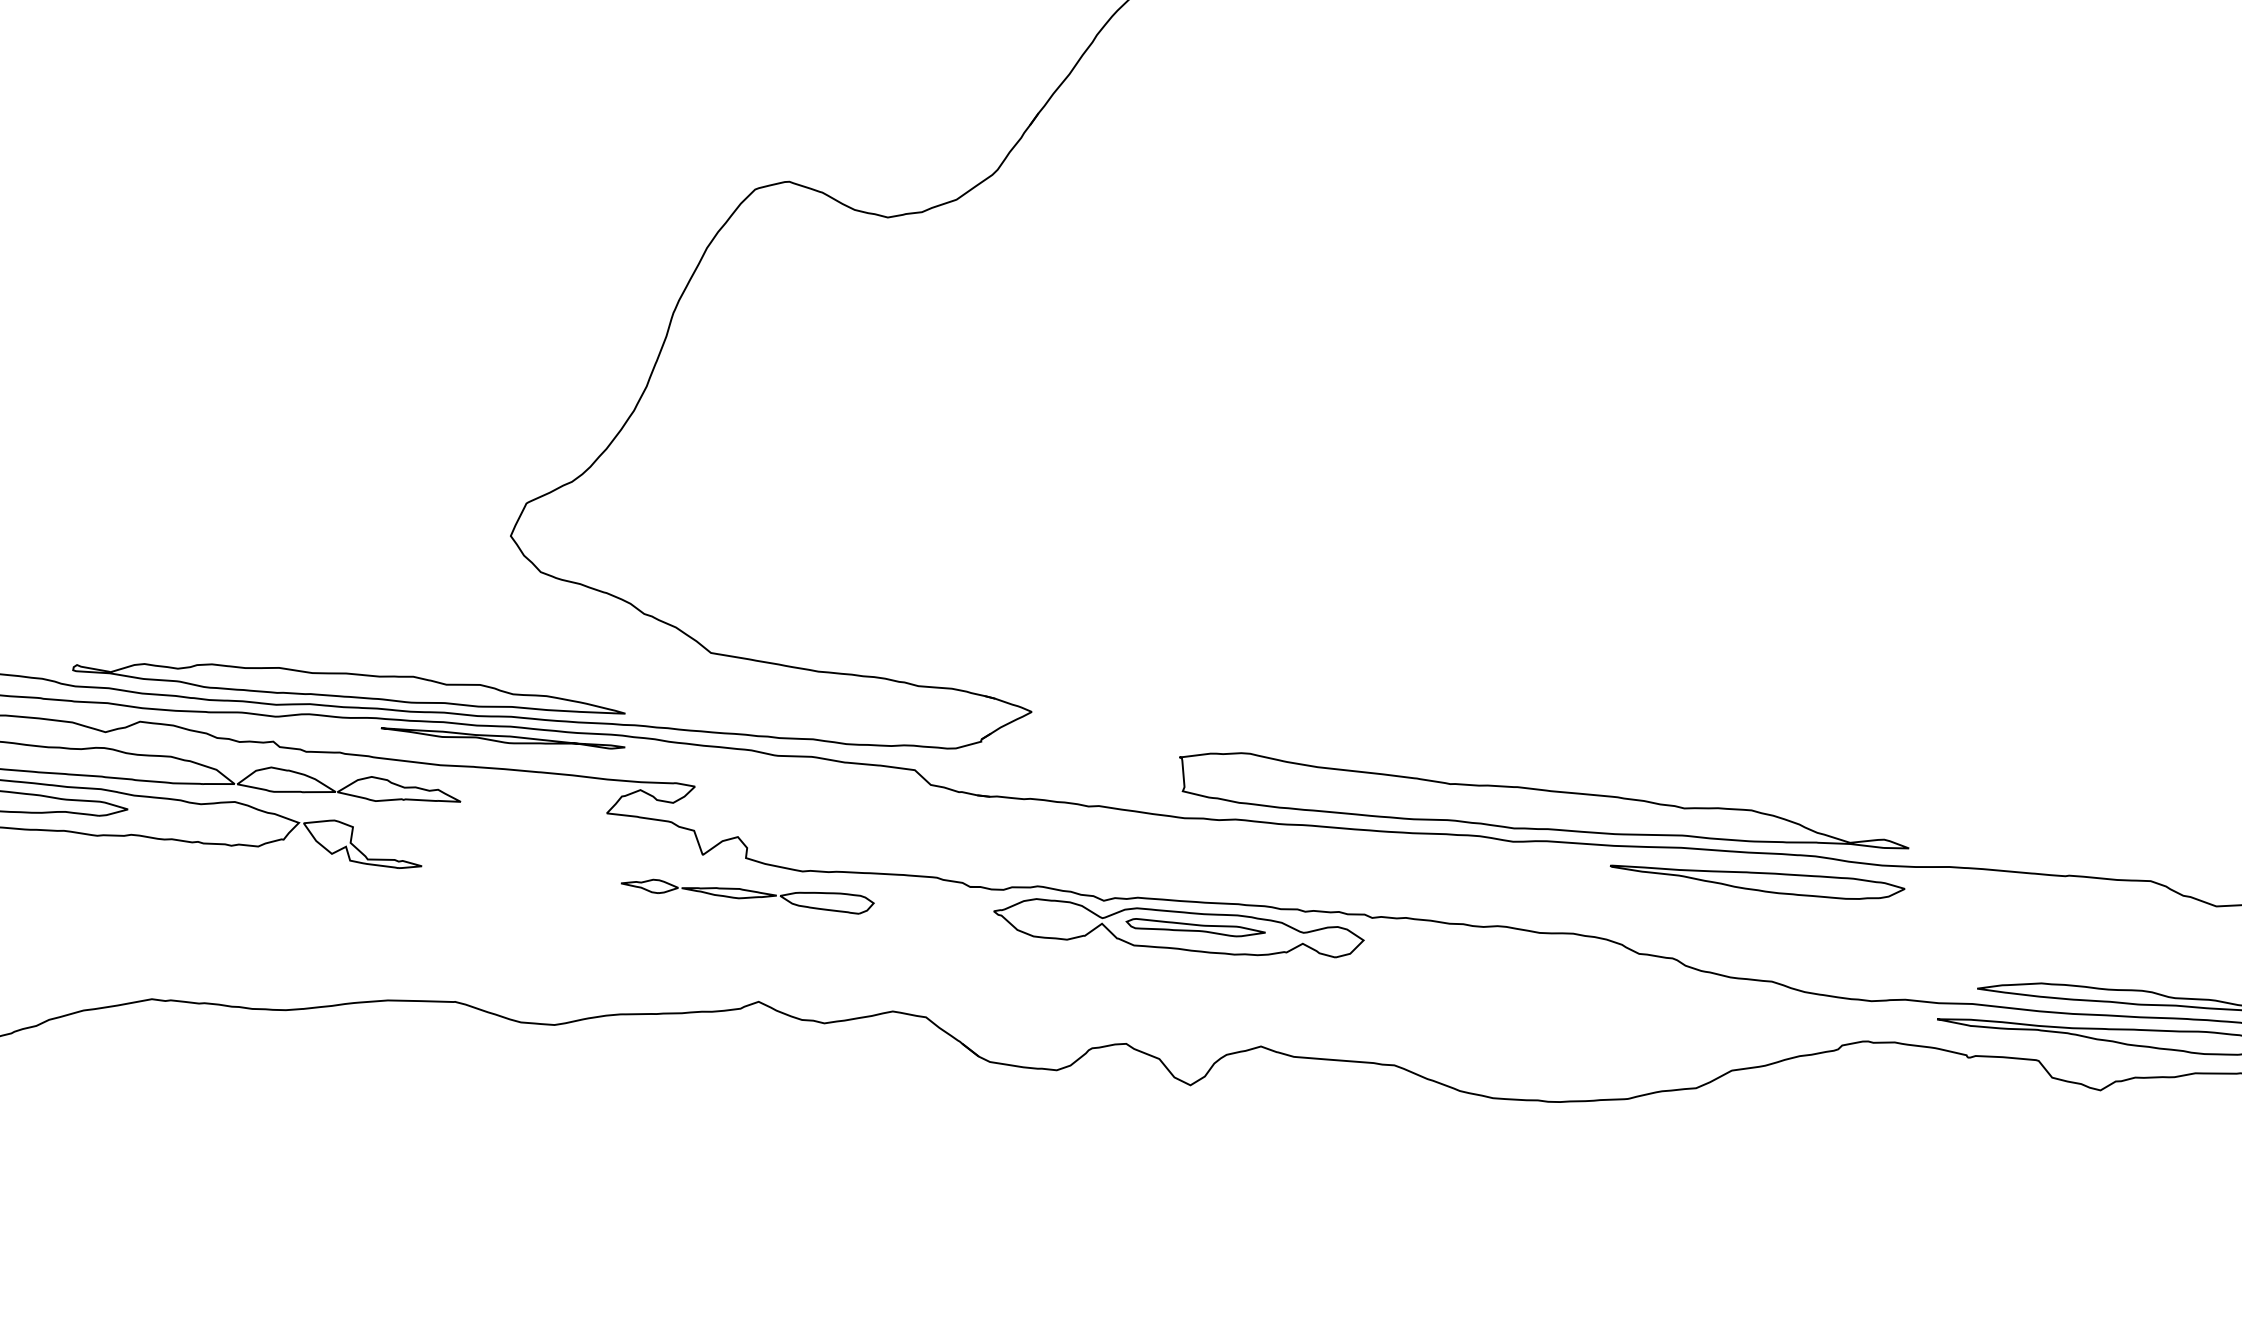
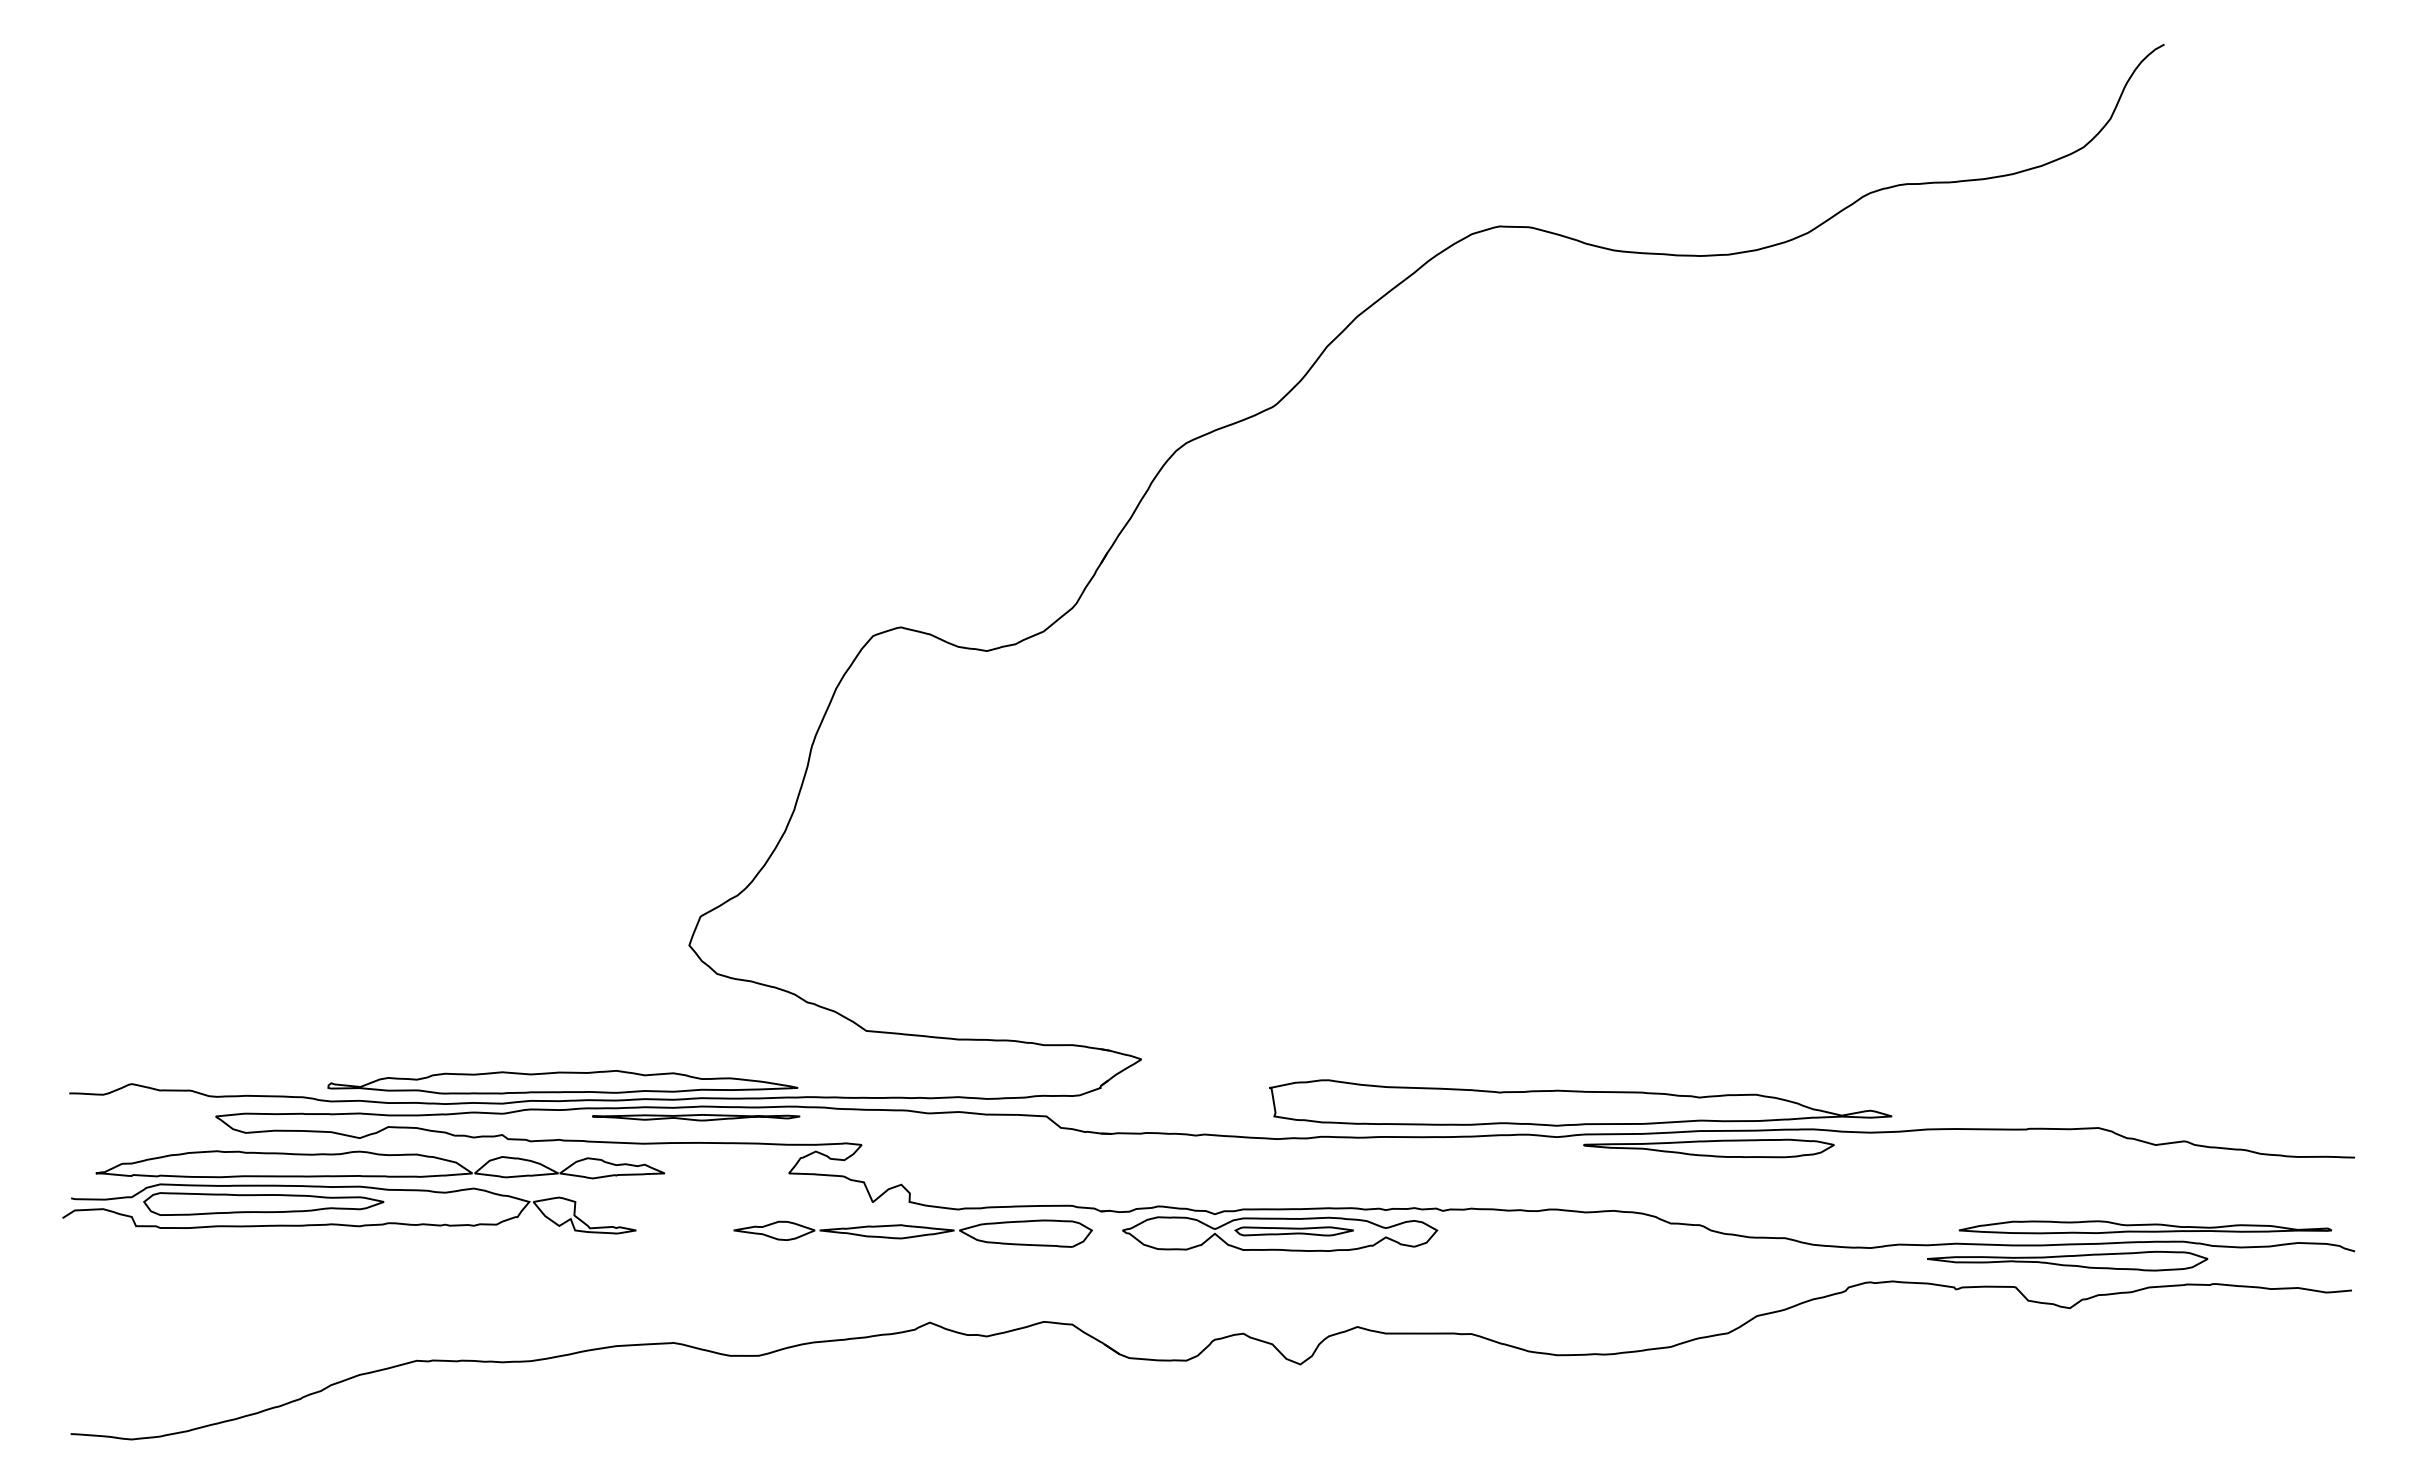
part: (1756, 881) -> (1708, 1148), moved
part: (747, 895) -> (913, 1233), size x1.67

